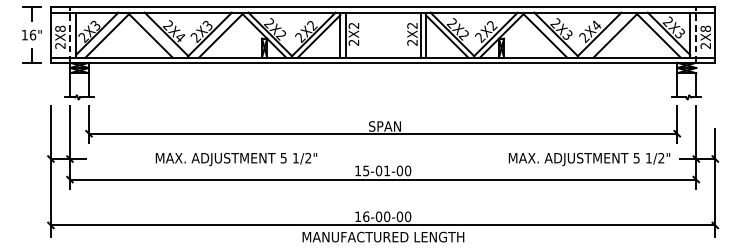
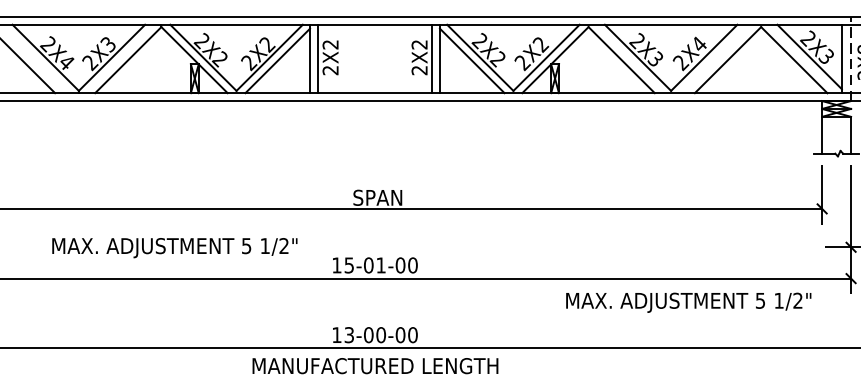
text: (236, 159) -> (174, 248), moved
text: (589, 159) -> (688, 302), moved
text: (366, 216) -> (349, 334), 16-00-00 -> 13-00-00

